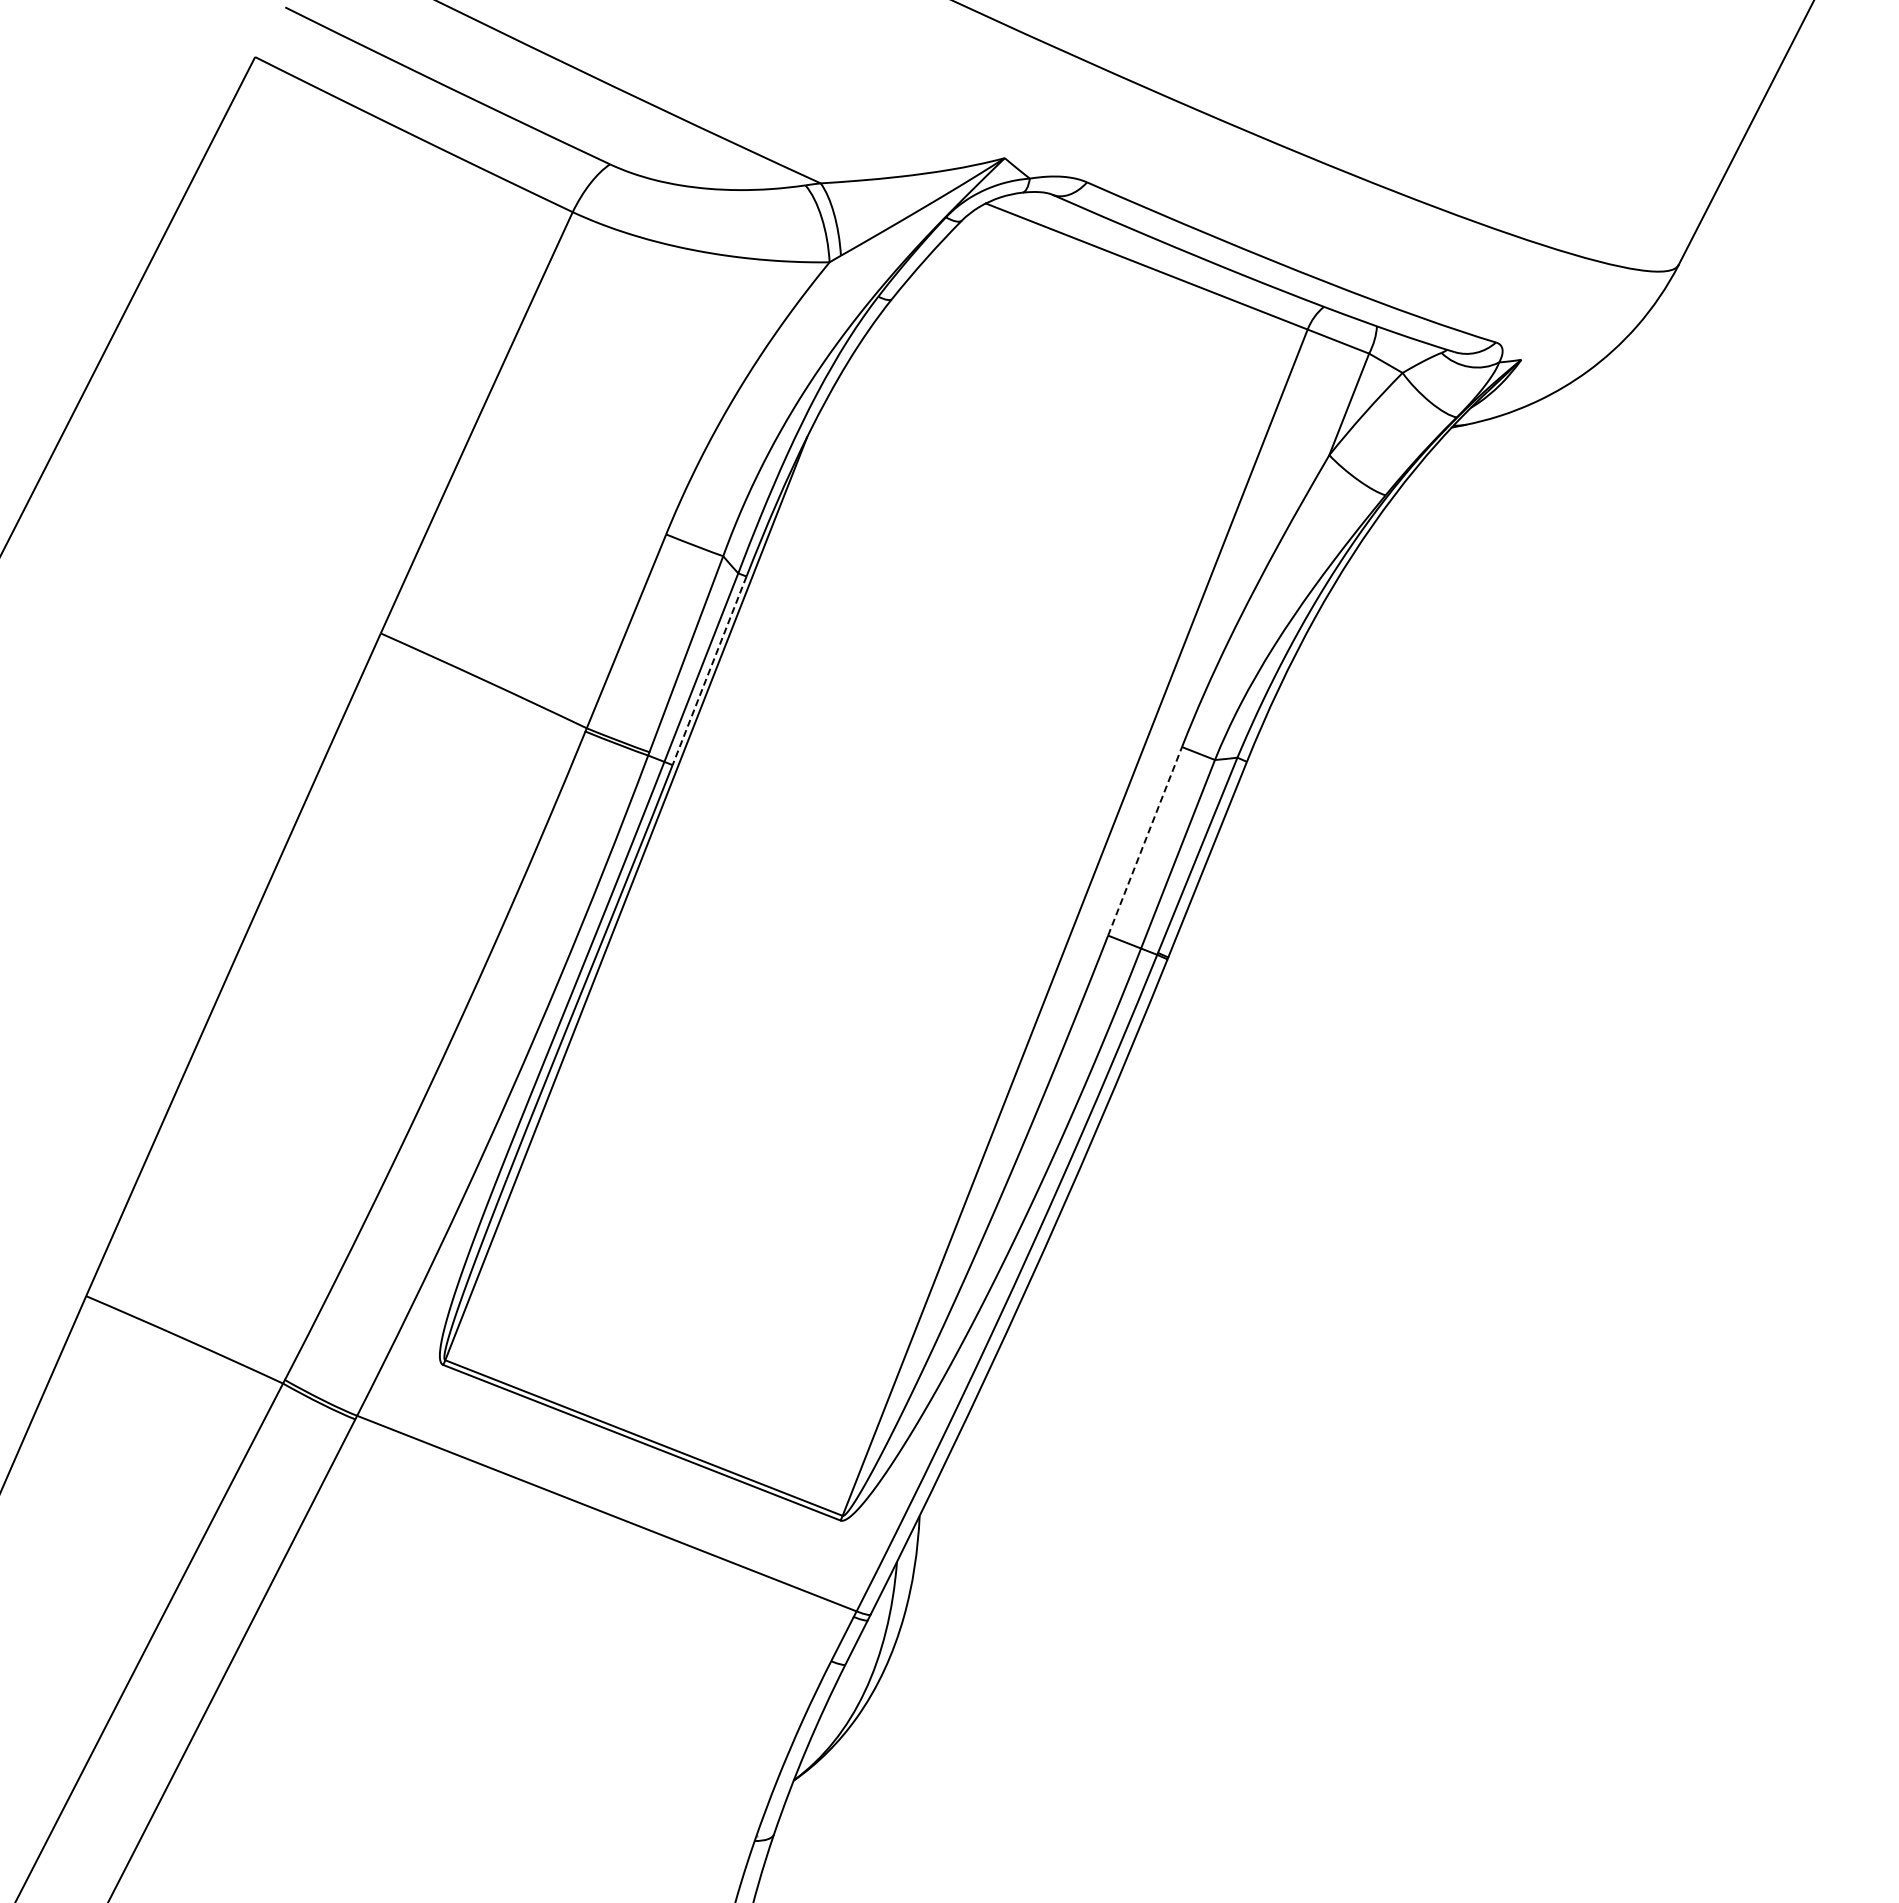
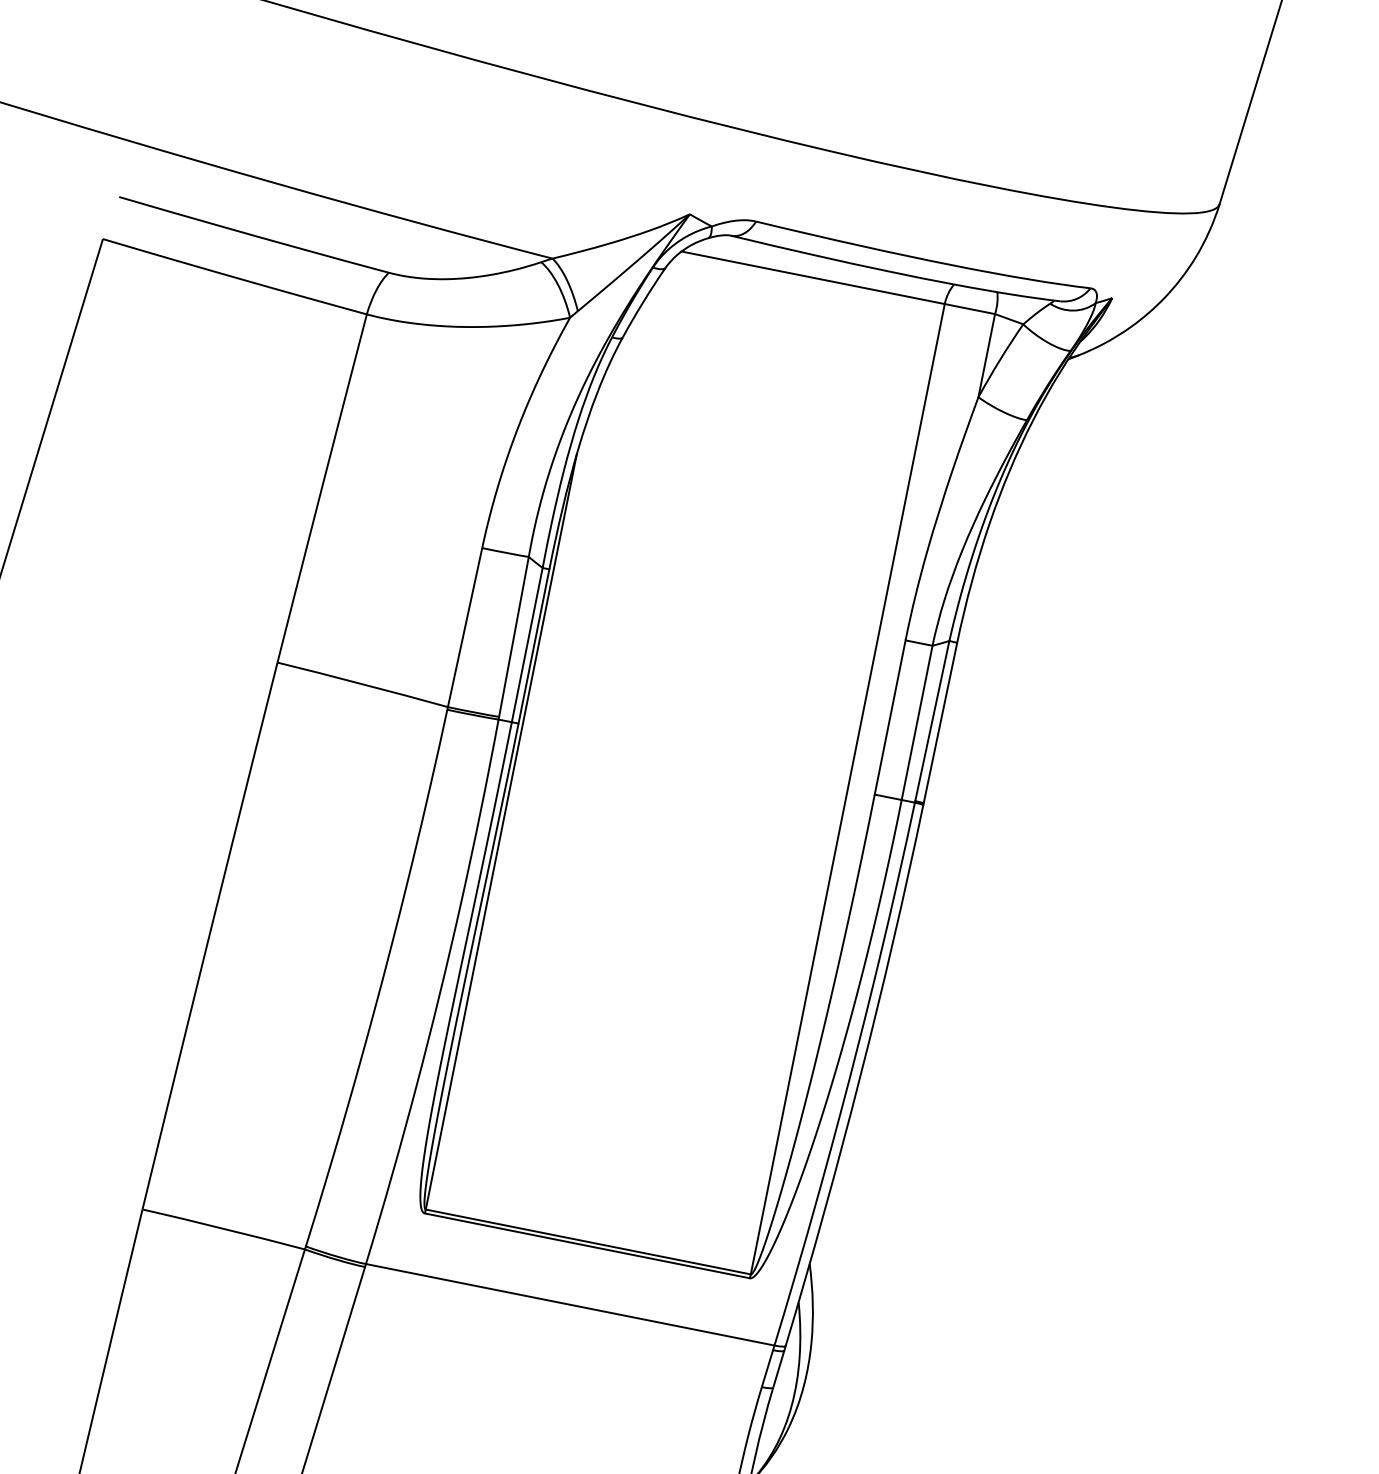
line: (709, 671) -> (534, 646), dashed -> solid
line: (1145, 840) -> (890, 716), dashed -> solid

